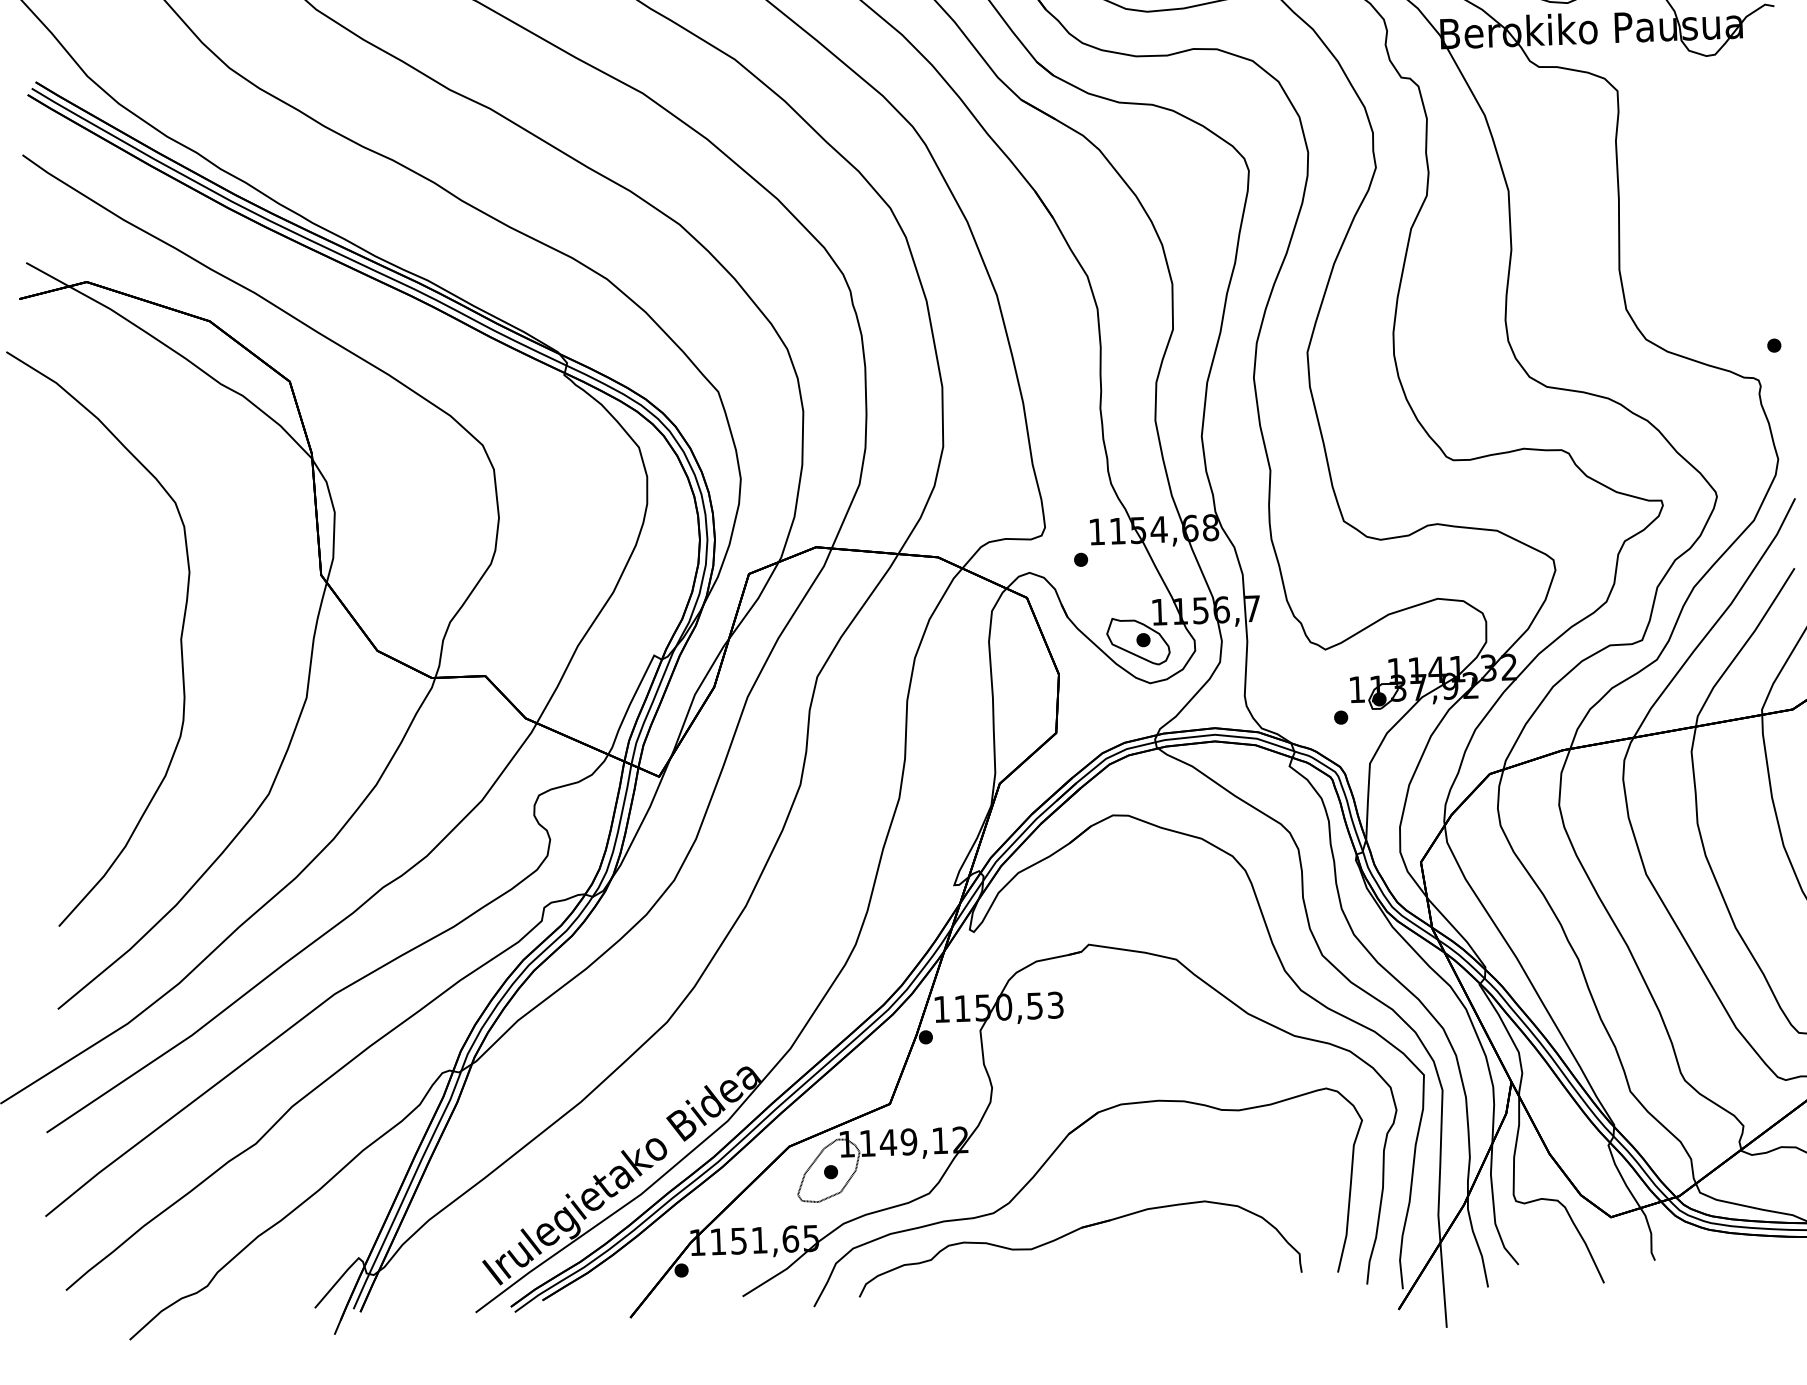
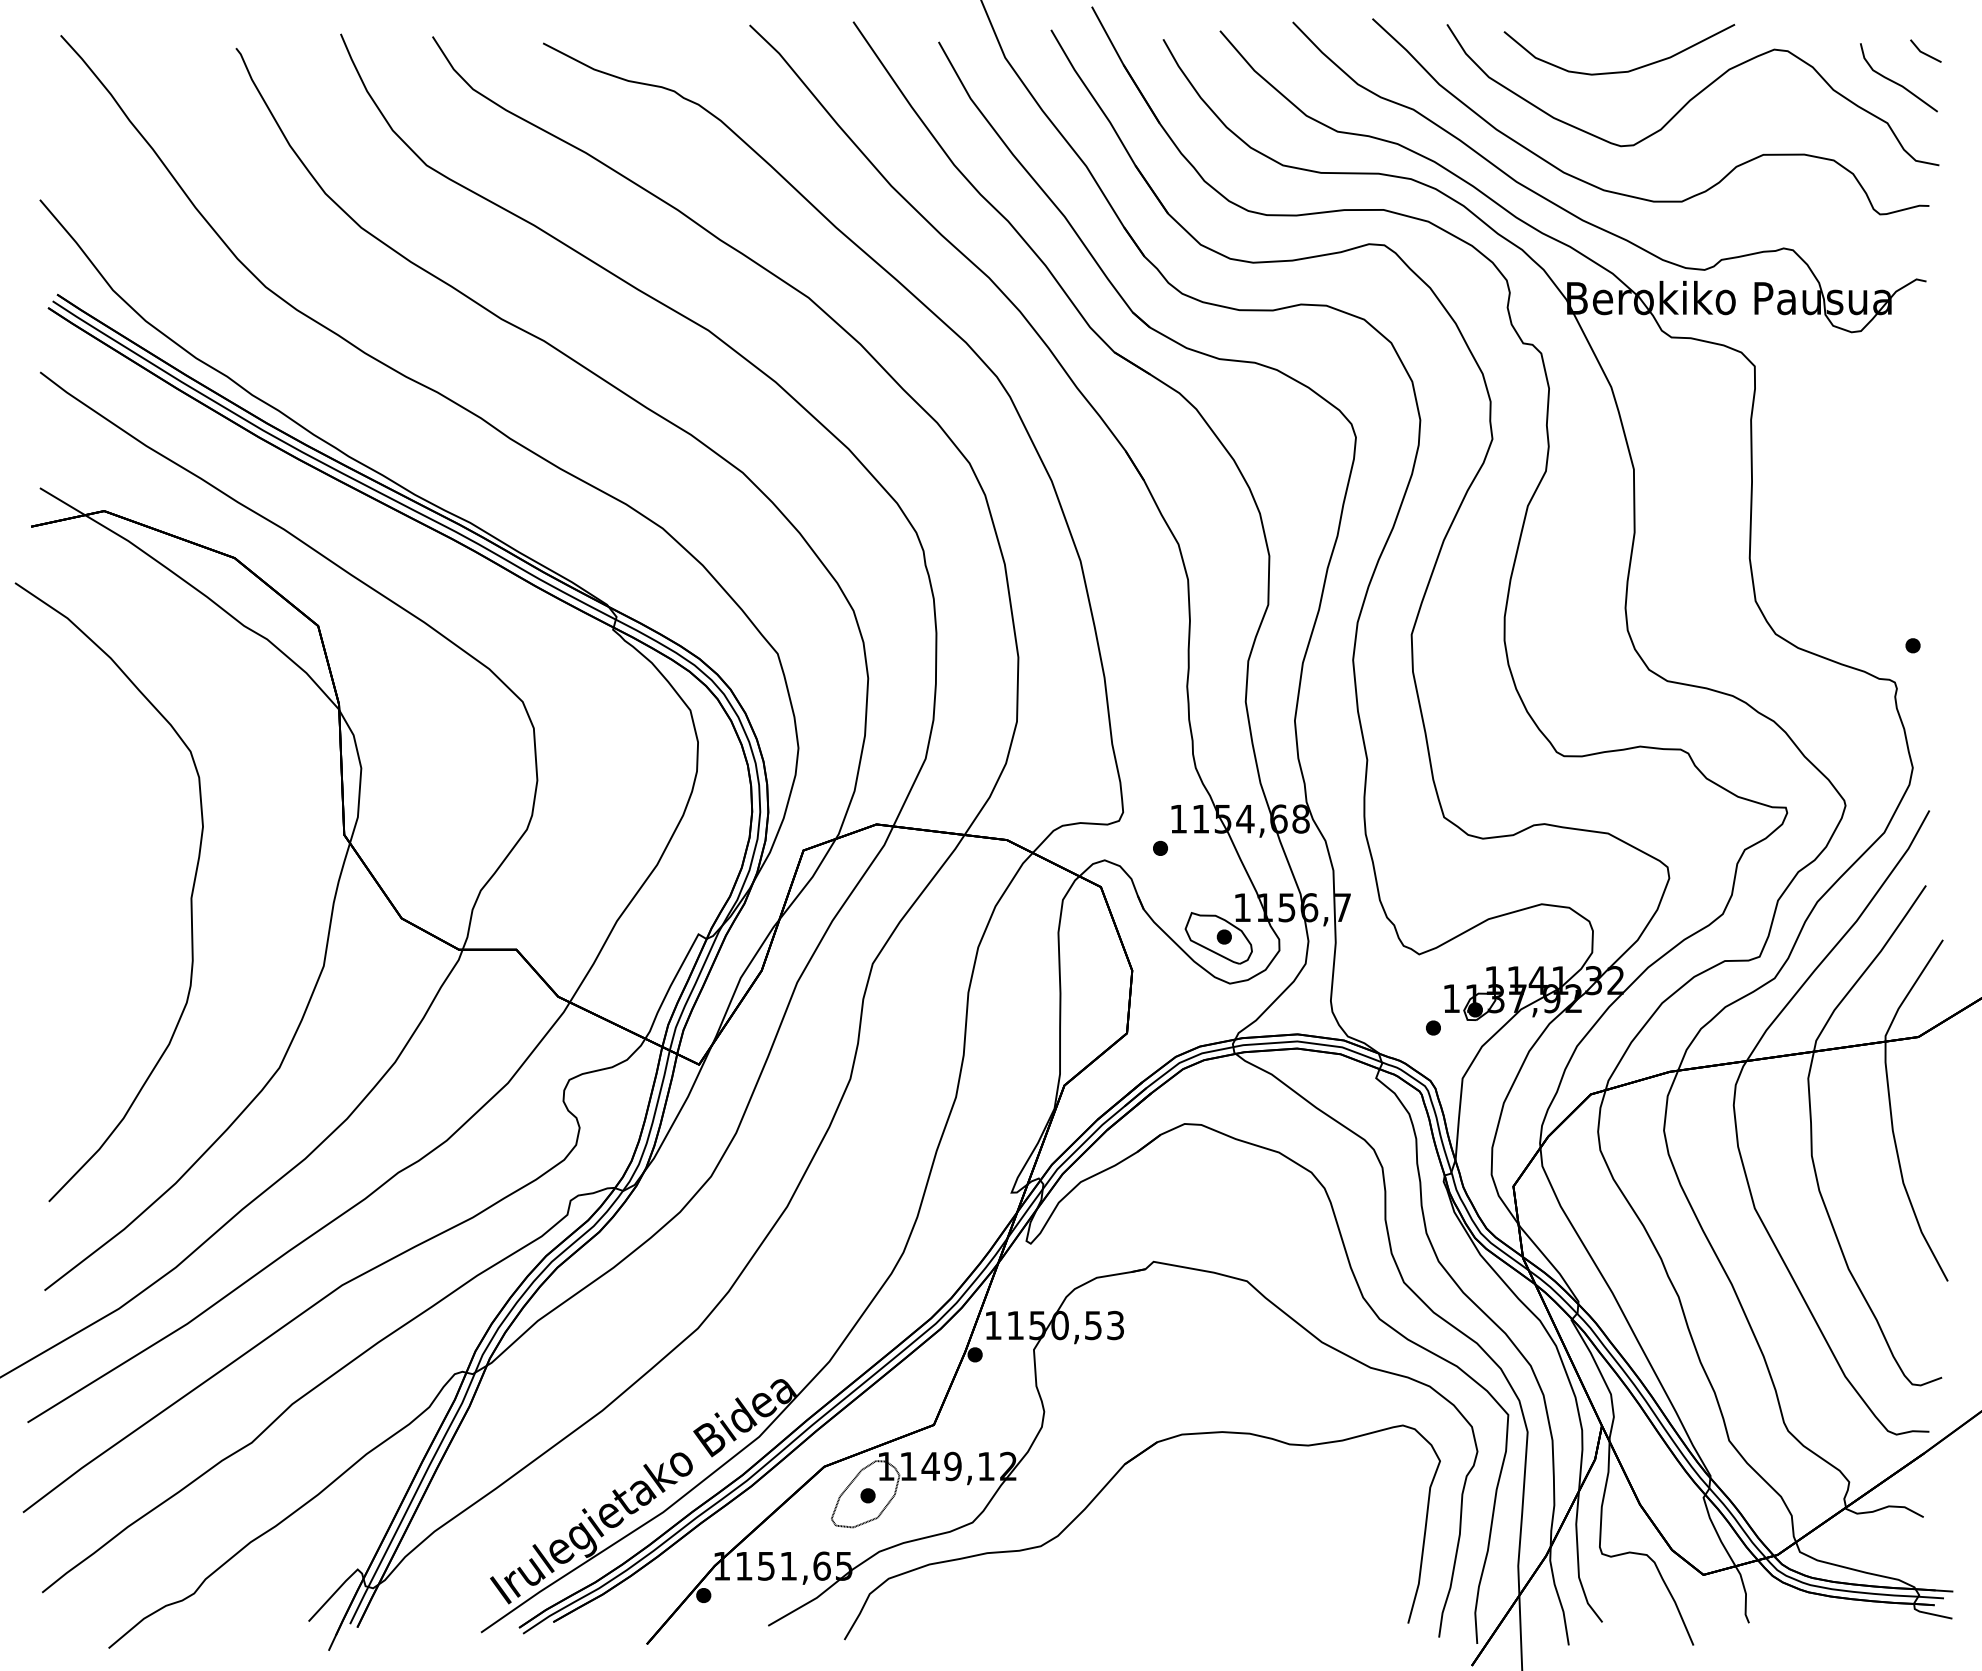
part: (1071, 1233) -> (1123, 1571), removed

